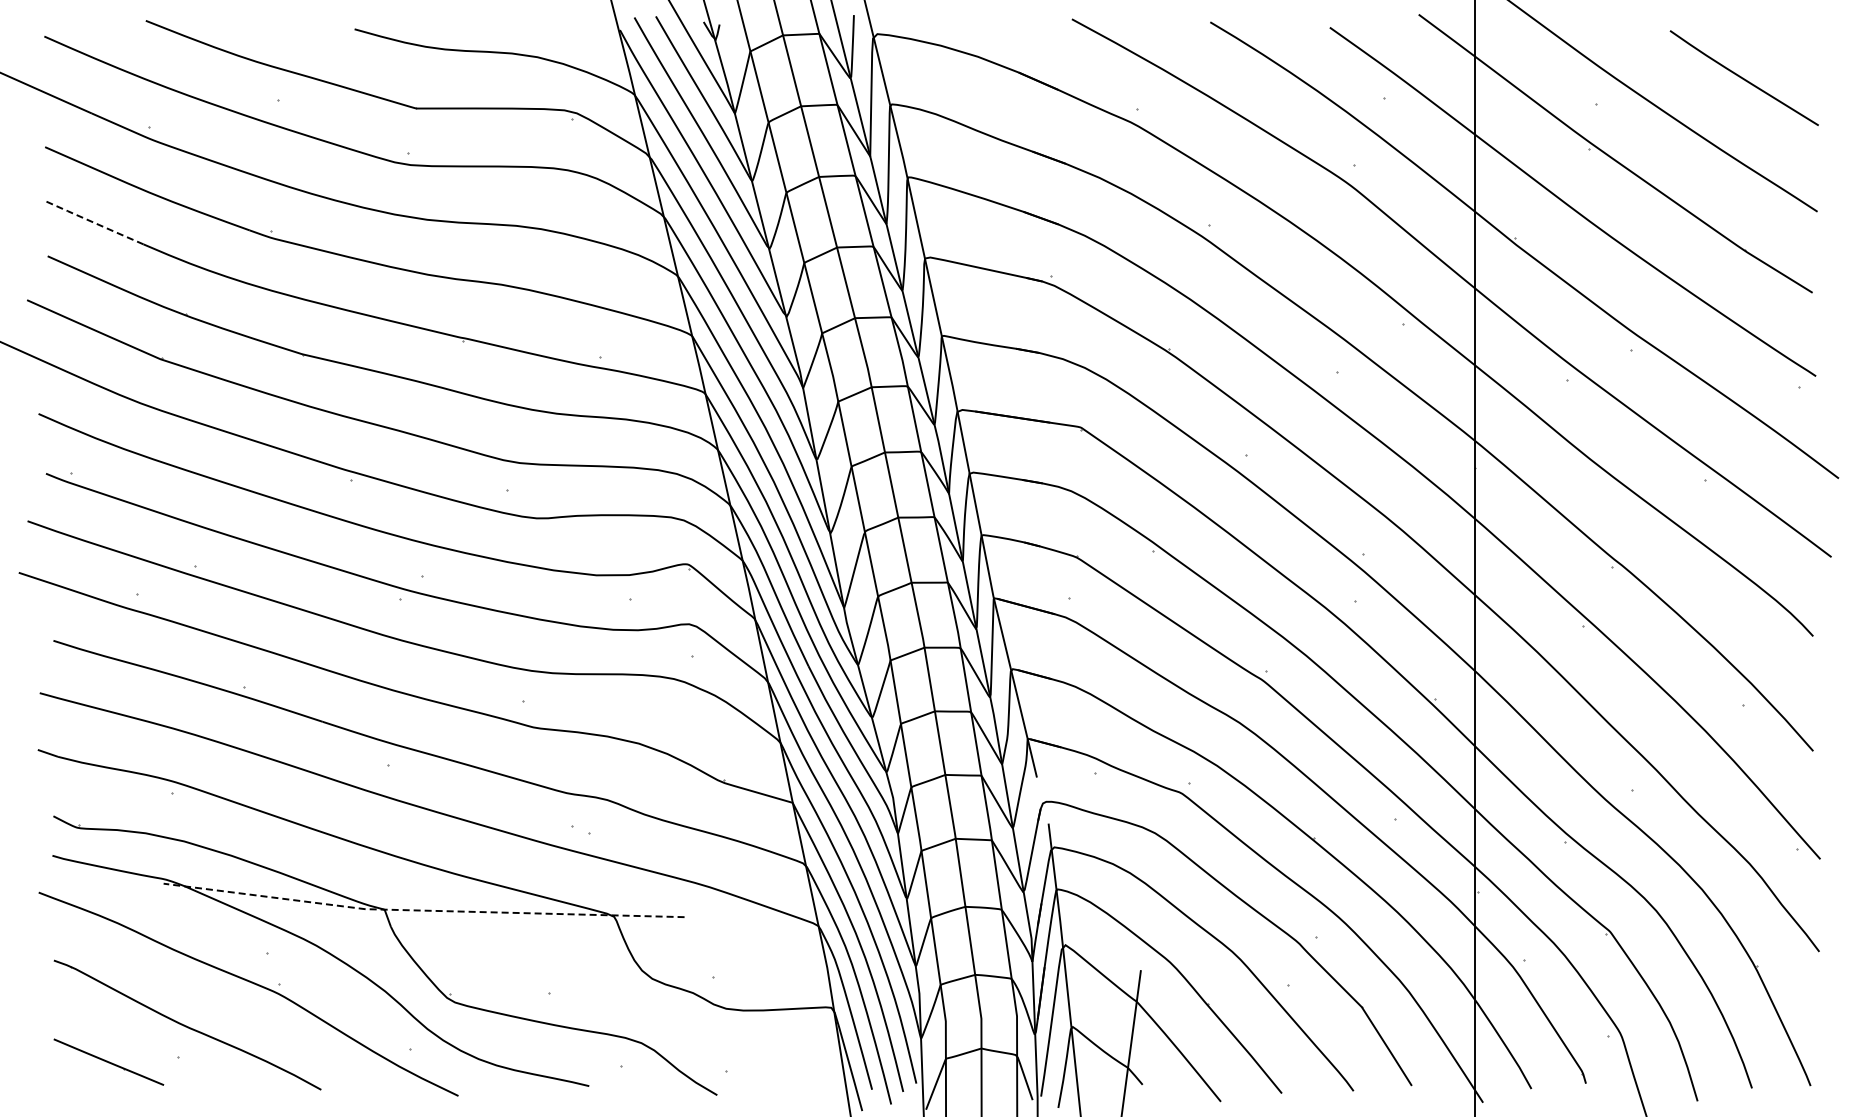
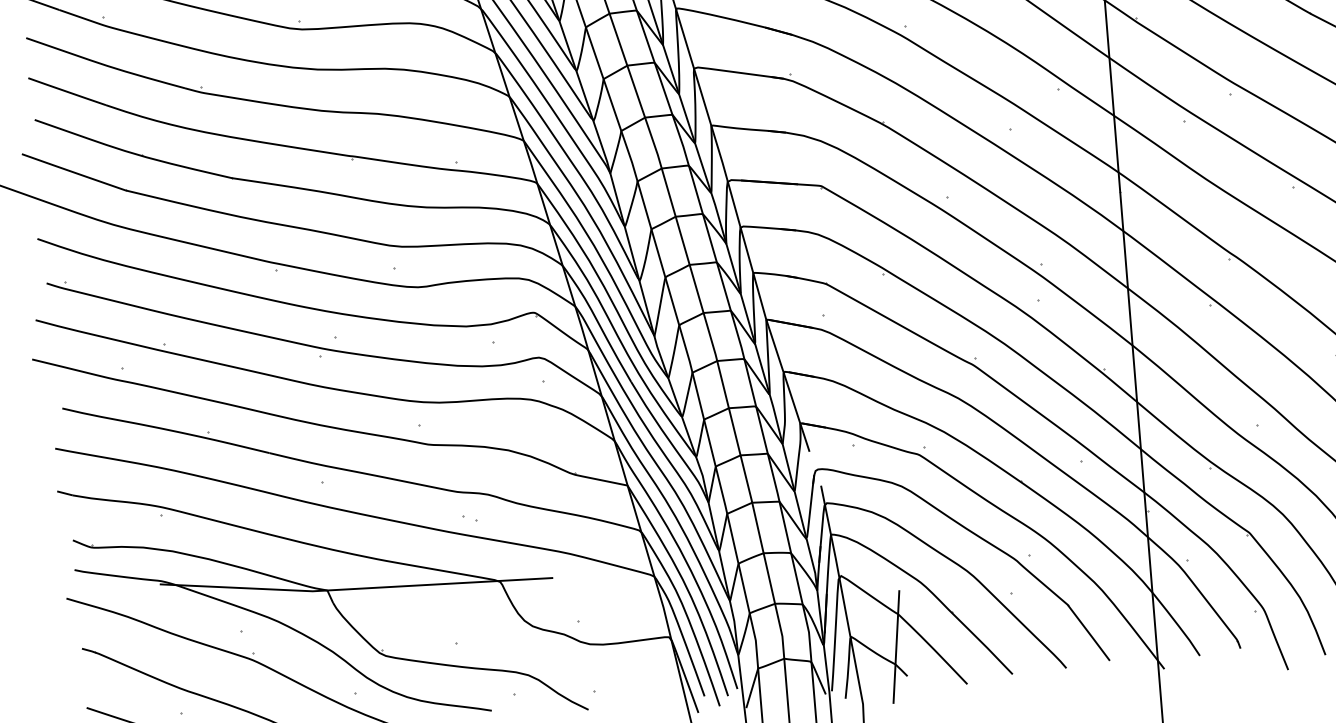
line: (93, 222) -> (67, 91), dashed -> solid
line: (422, 910) -> (355, 588), dashed -> solid

